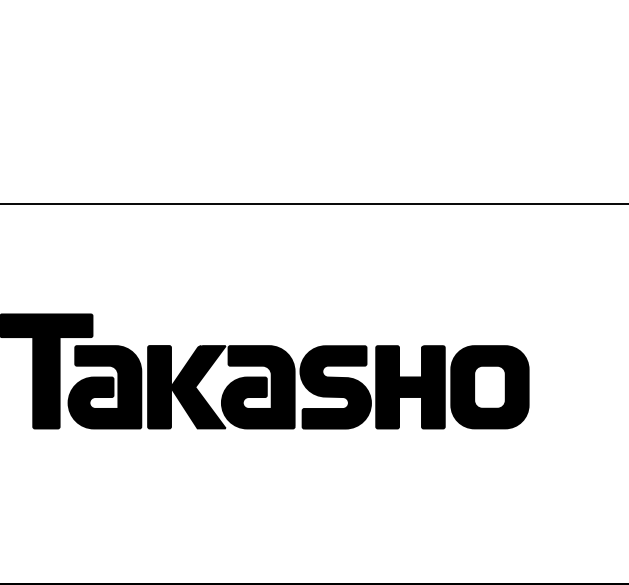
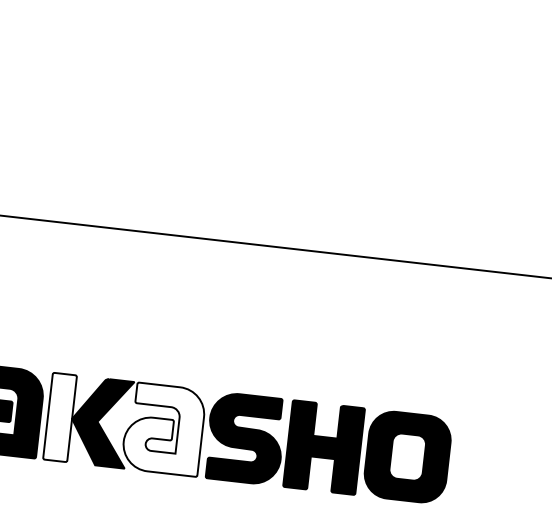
fill: (159, 387) -> (59, 417), removed
fill: (257, 387) -> (163, 429), removed

